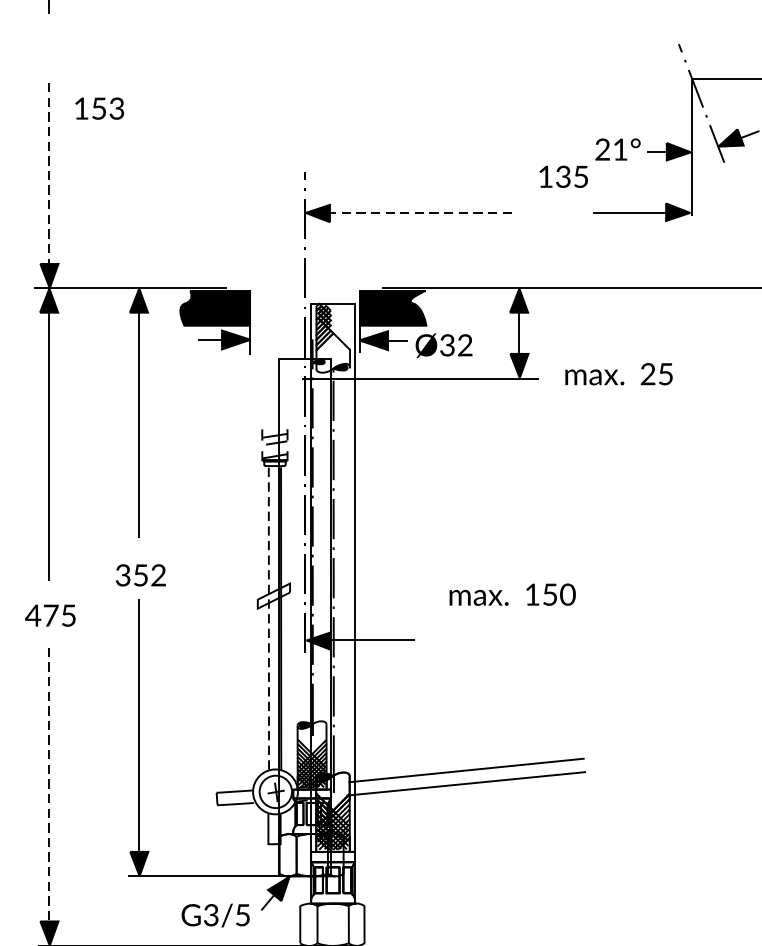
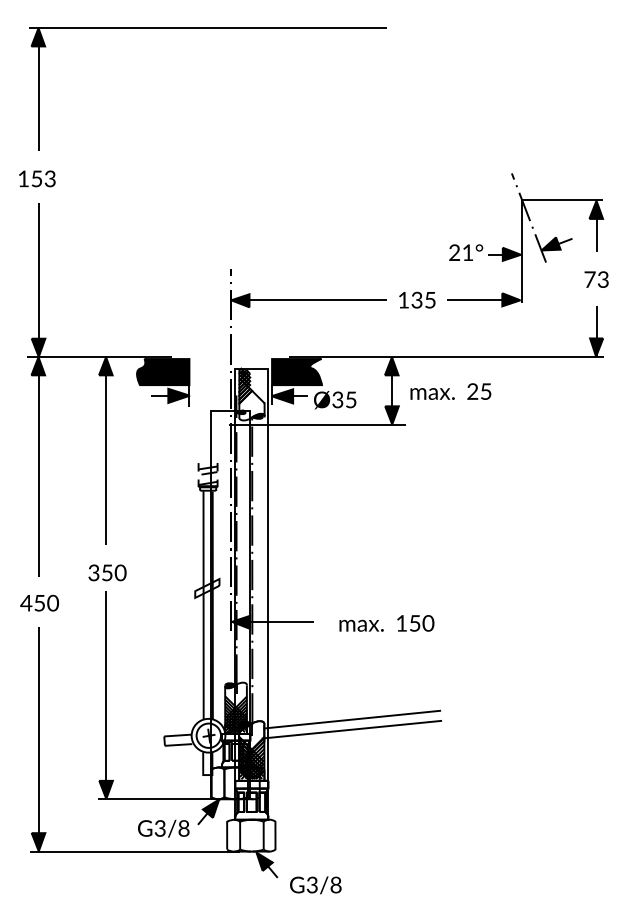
text: (99, 108) -> (37, 178), moved
text: (563, 175) -> (417, 299), moved
line: (49, 178) -> (38, 274), dashed -> solid
line: (412, 213) -> (311, 300), dashed -> solid
text: (464, 344) -> (350, 399), Ø32 -> Ø35
text: (618, 374) -> (450, 391), moved
text: (158, 576) -> (120, 573), 352 -> 350
text: (512, 594) -> (386, 623), moved
text: (60, 614) -> (46, 602), 475 -> 450
line: (268, 618) -> (203, 605), dashed -> solid
line: (49, 790) -> (38, 734), dashed -> solid
text: (242, 915) -> (183, 828), G3/5 -> G3/8

